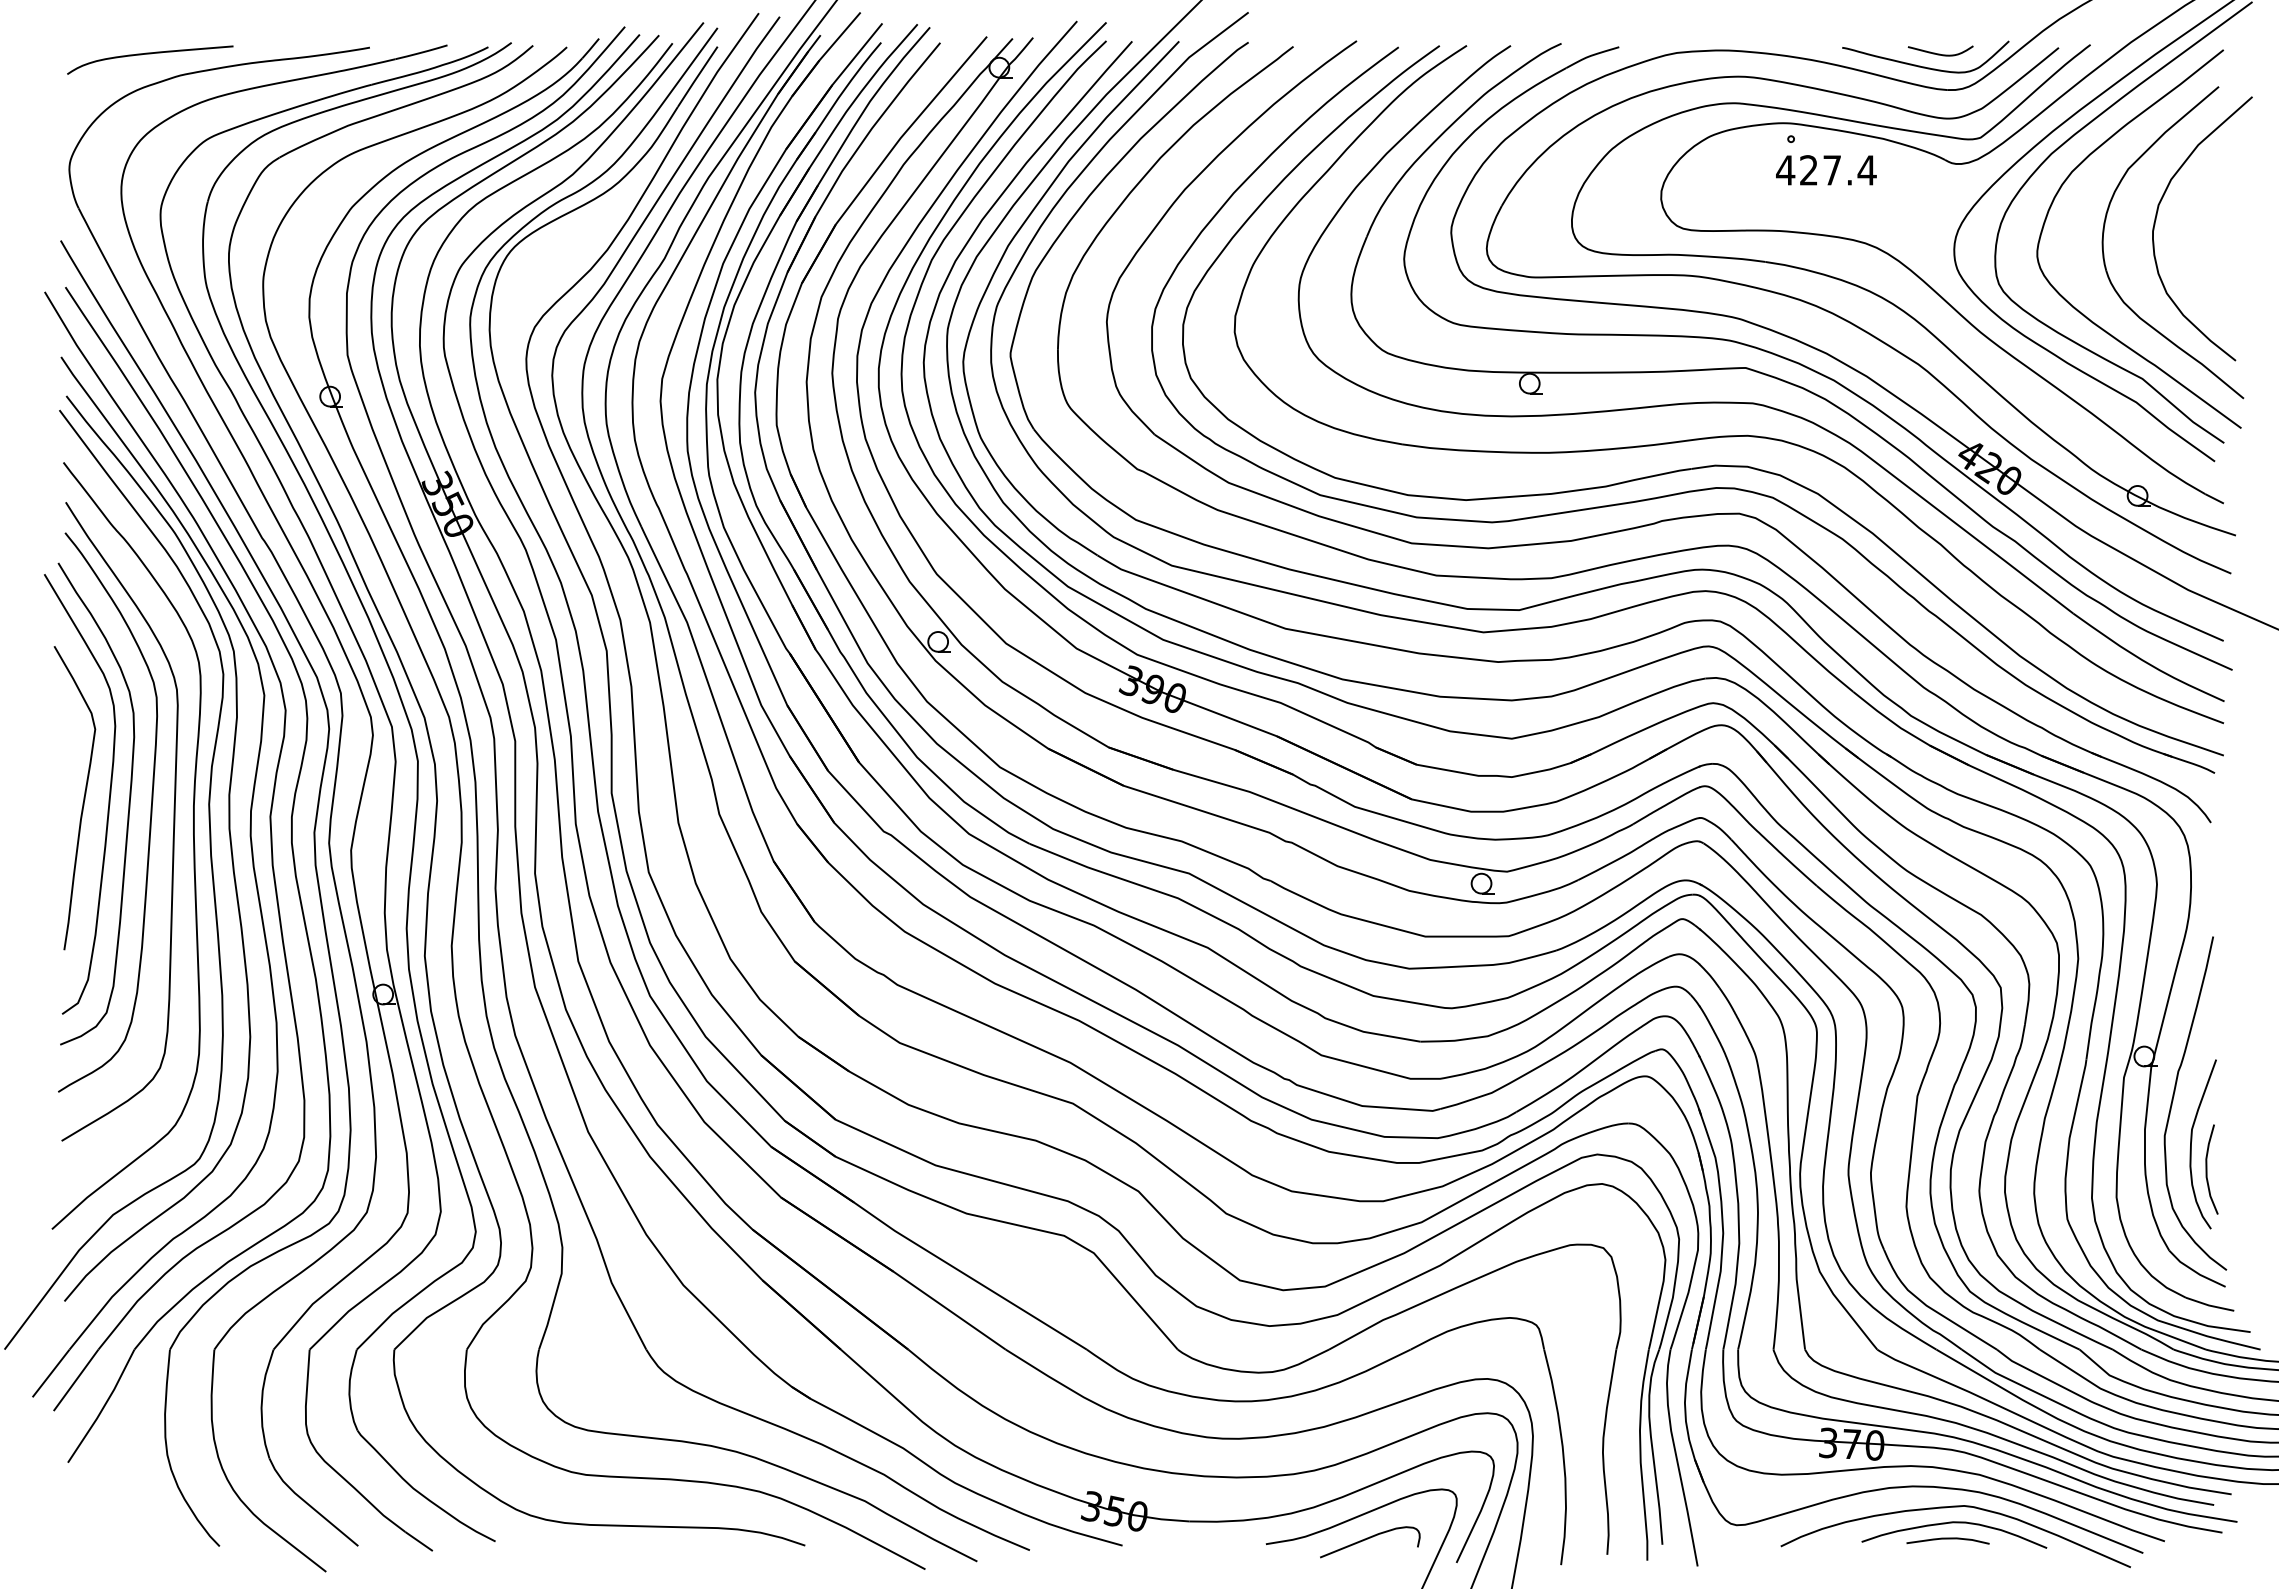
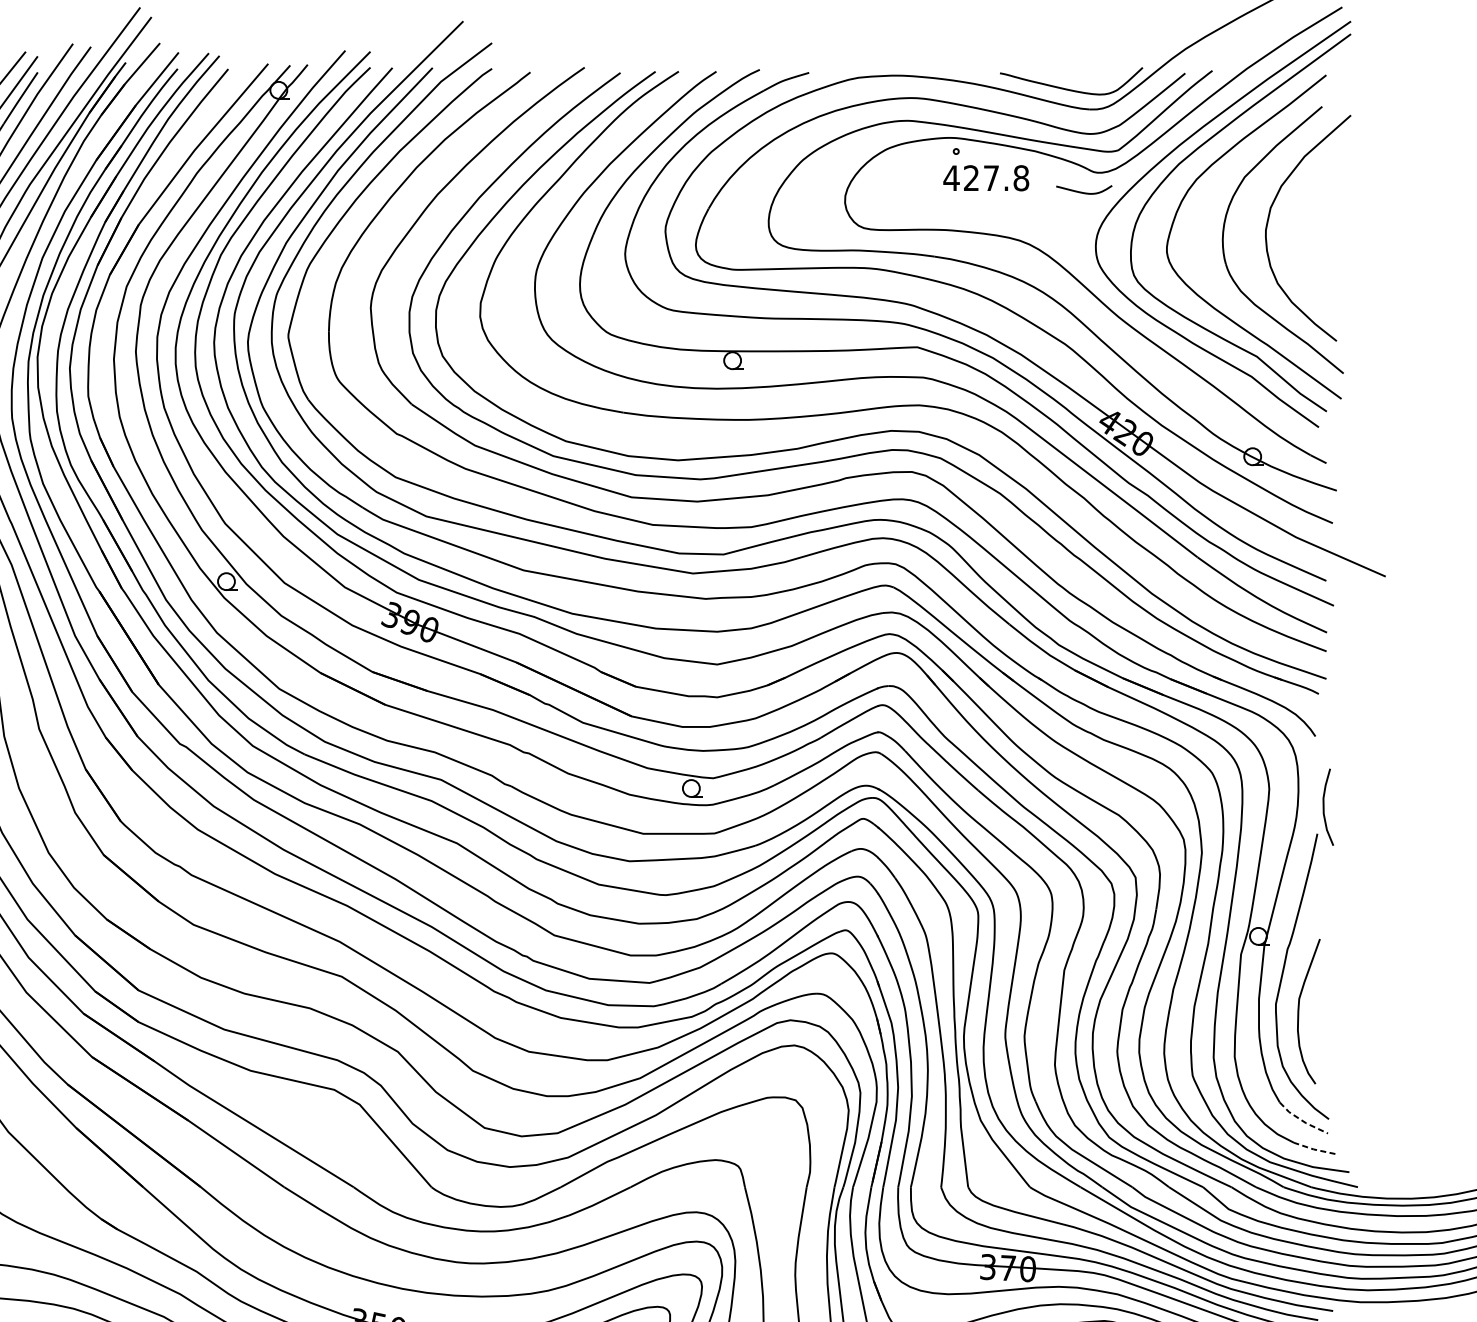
curve: (1940, 53) -> (1084, 192), moved
text: (1866, 170) -> (1020, 178), 427.4 -> 427.8
curve: (2207, 1169) -> (1324, 807), moved
line: (2195, 1272) -> (1302, 1121), solid -> dashed
line: (2208, 1305) -> (1313, 1149), solid -> dashed

